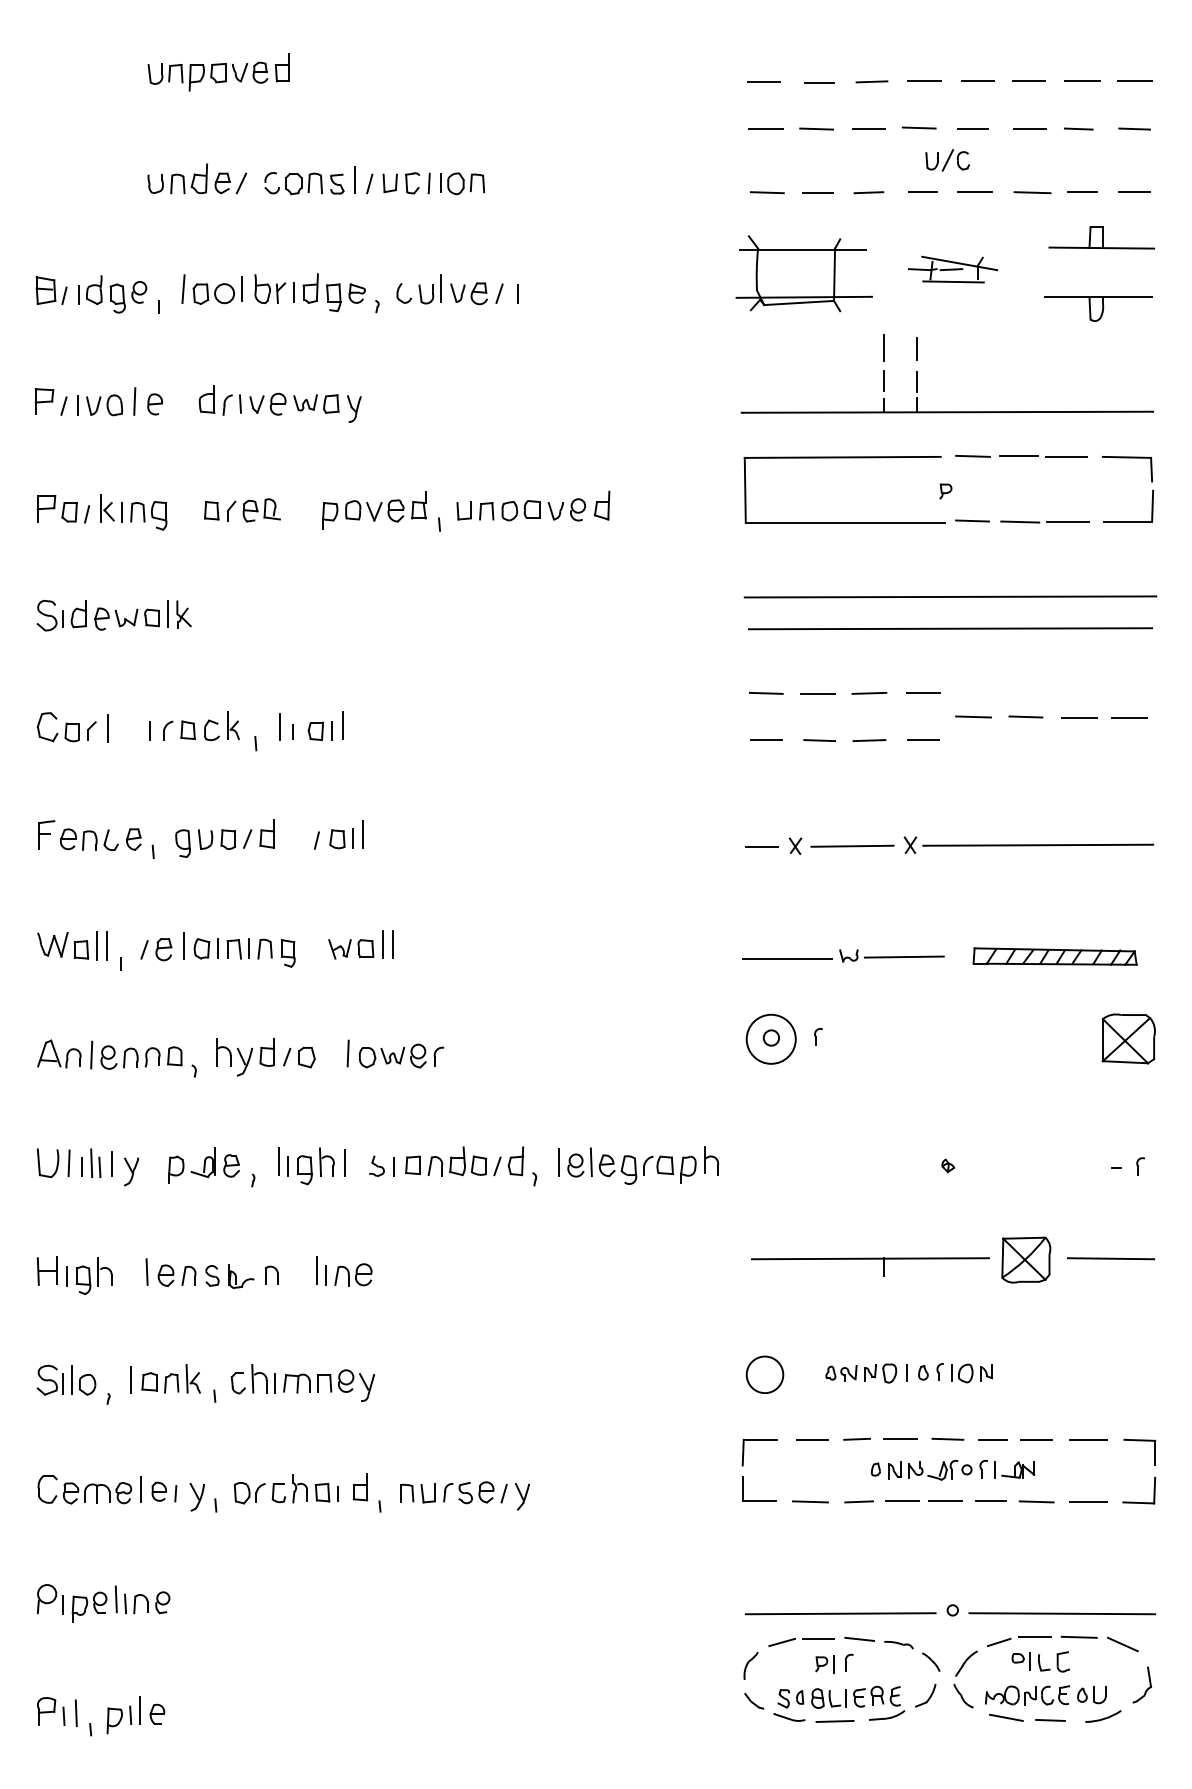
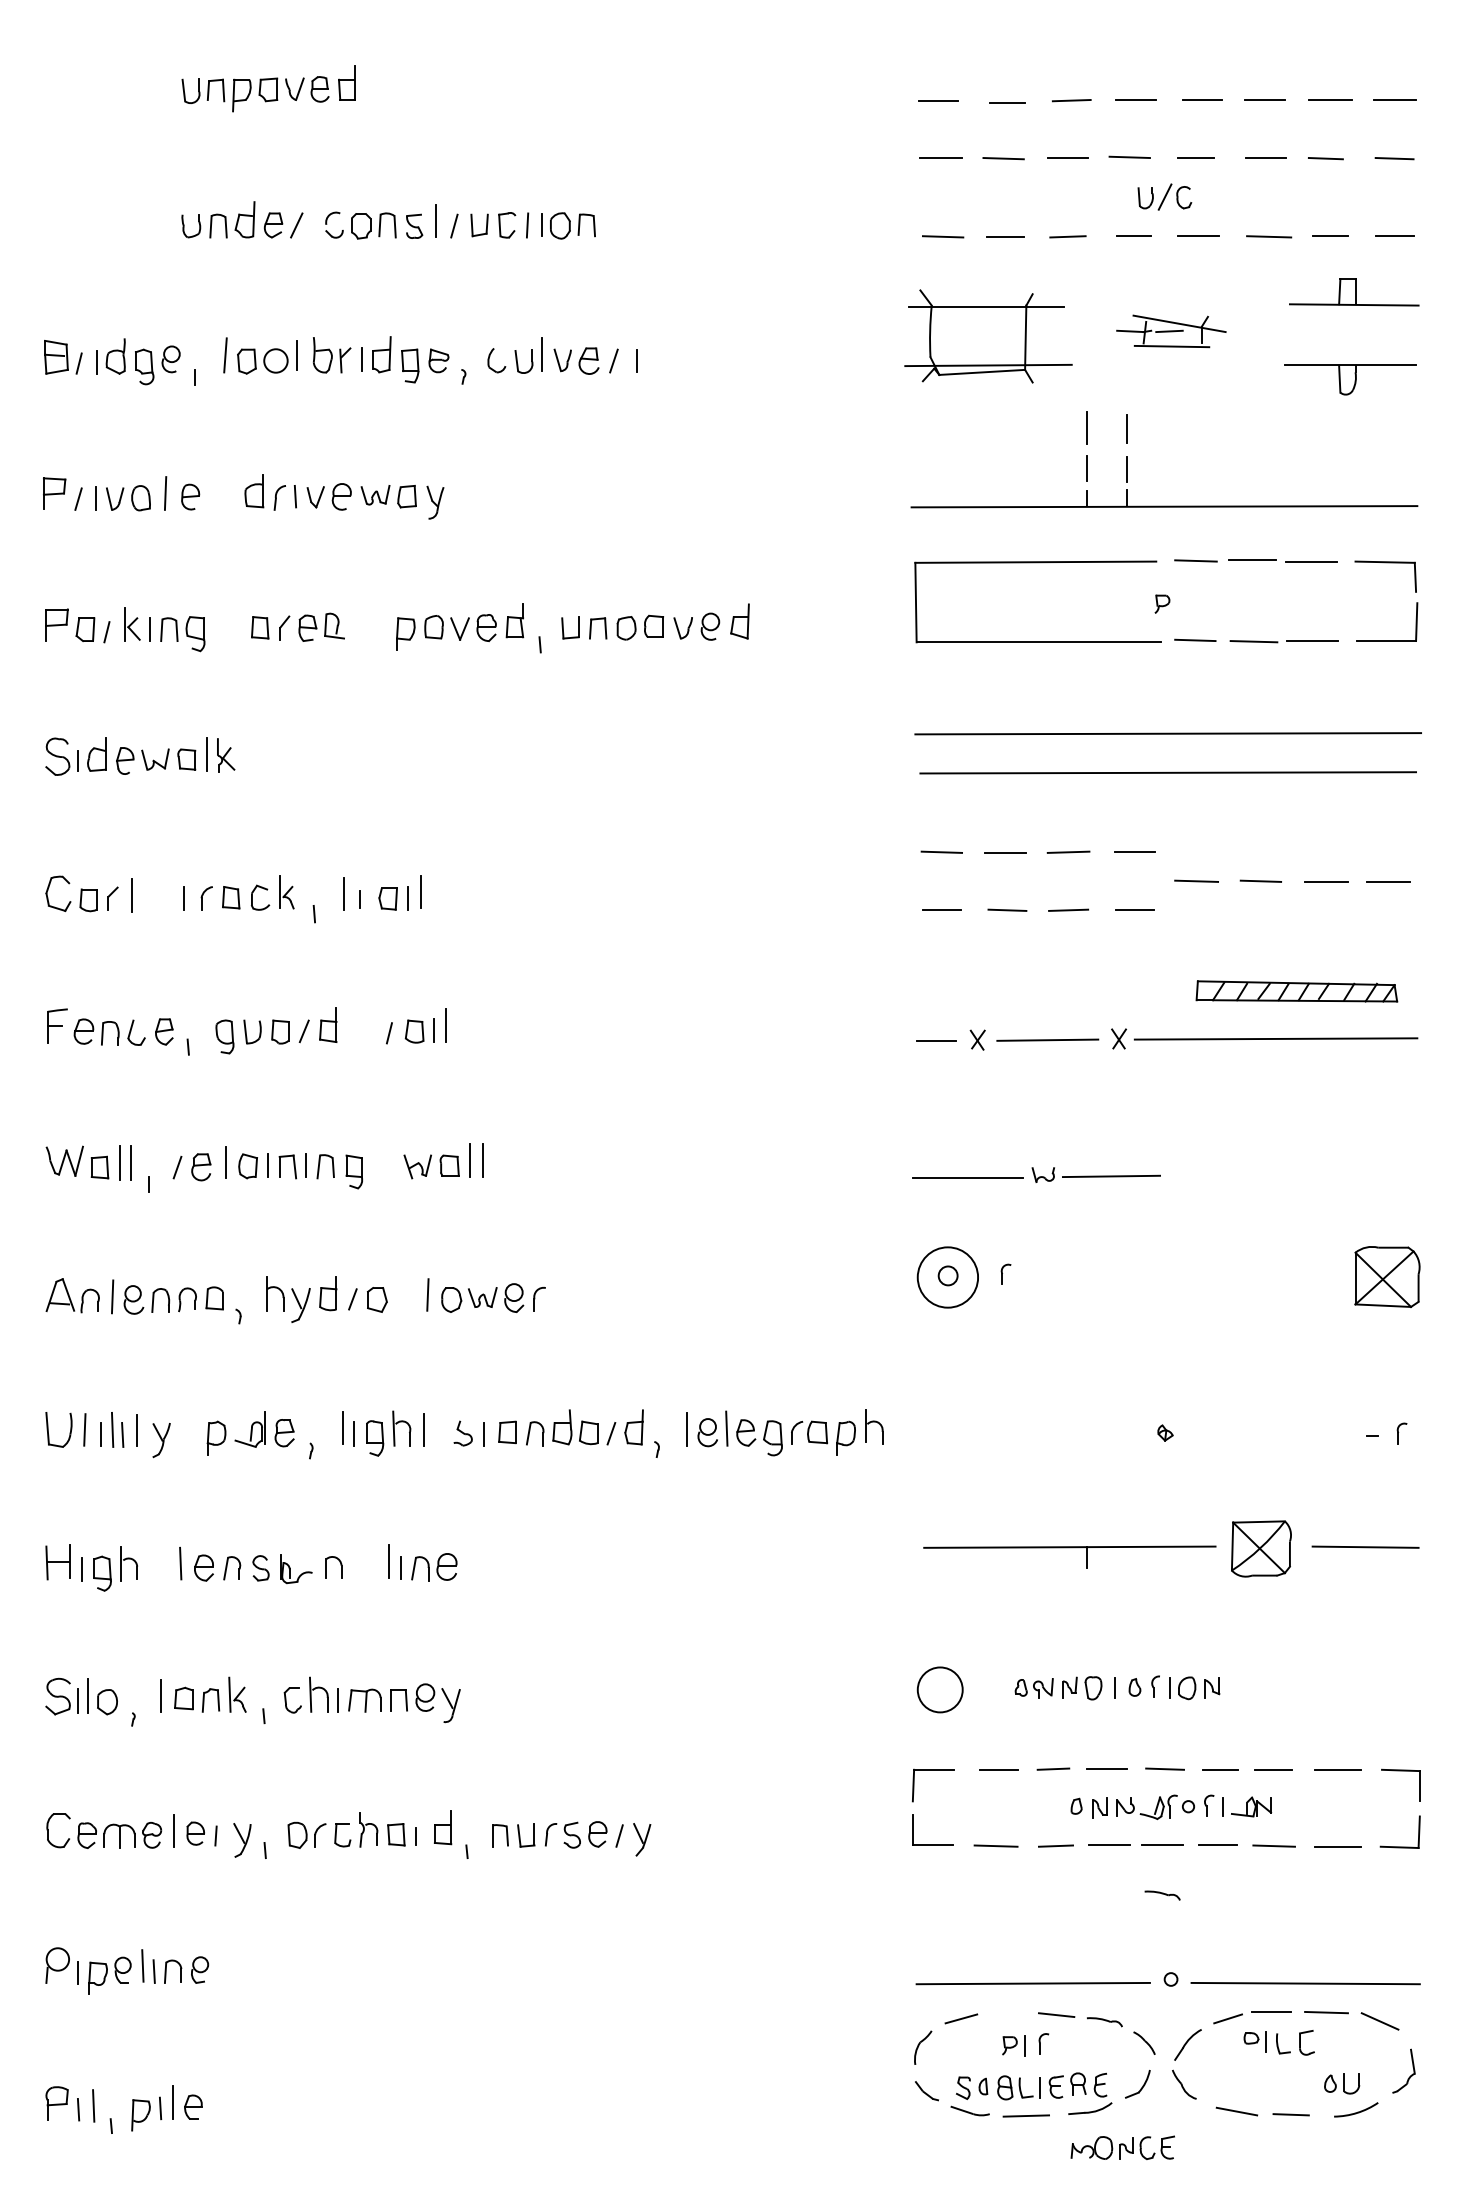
part: (1054, 956) -> (1296, 991), moved
part: (945, 1542) -> (1162, 1896), added
line: (818, 1638) -> (1005, 2014), removed
part: (1027, 1695) -> (1122, 2148), moved

